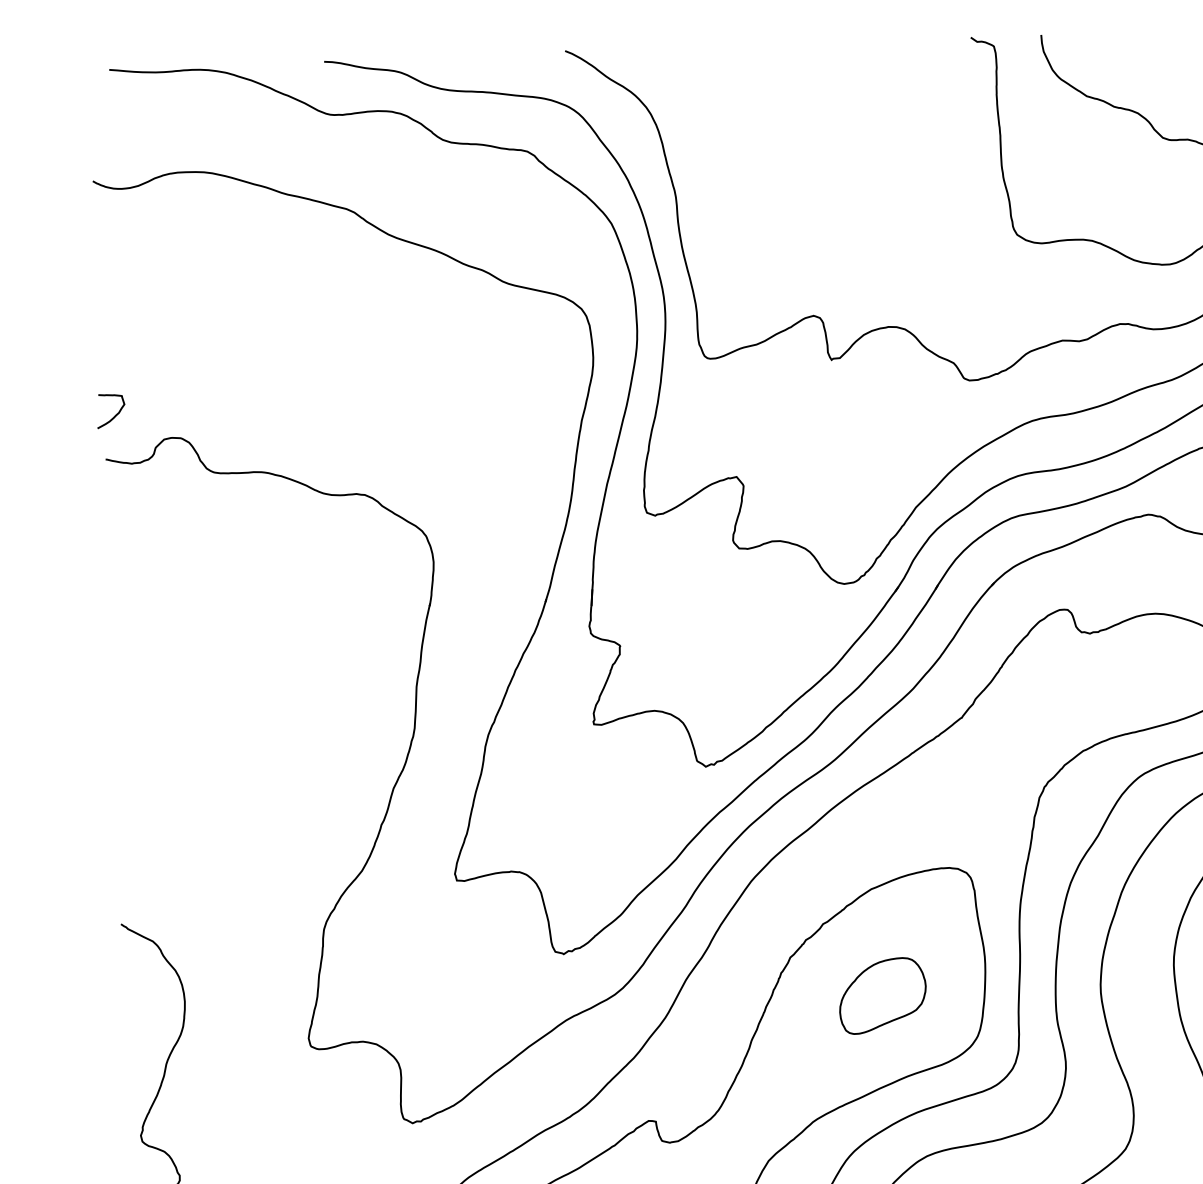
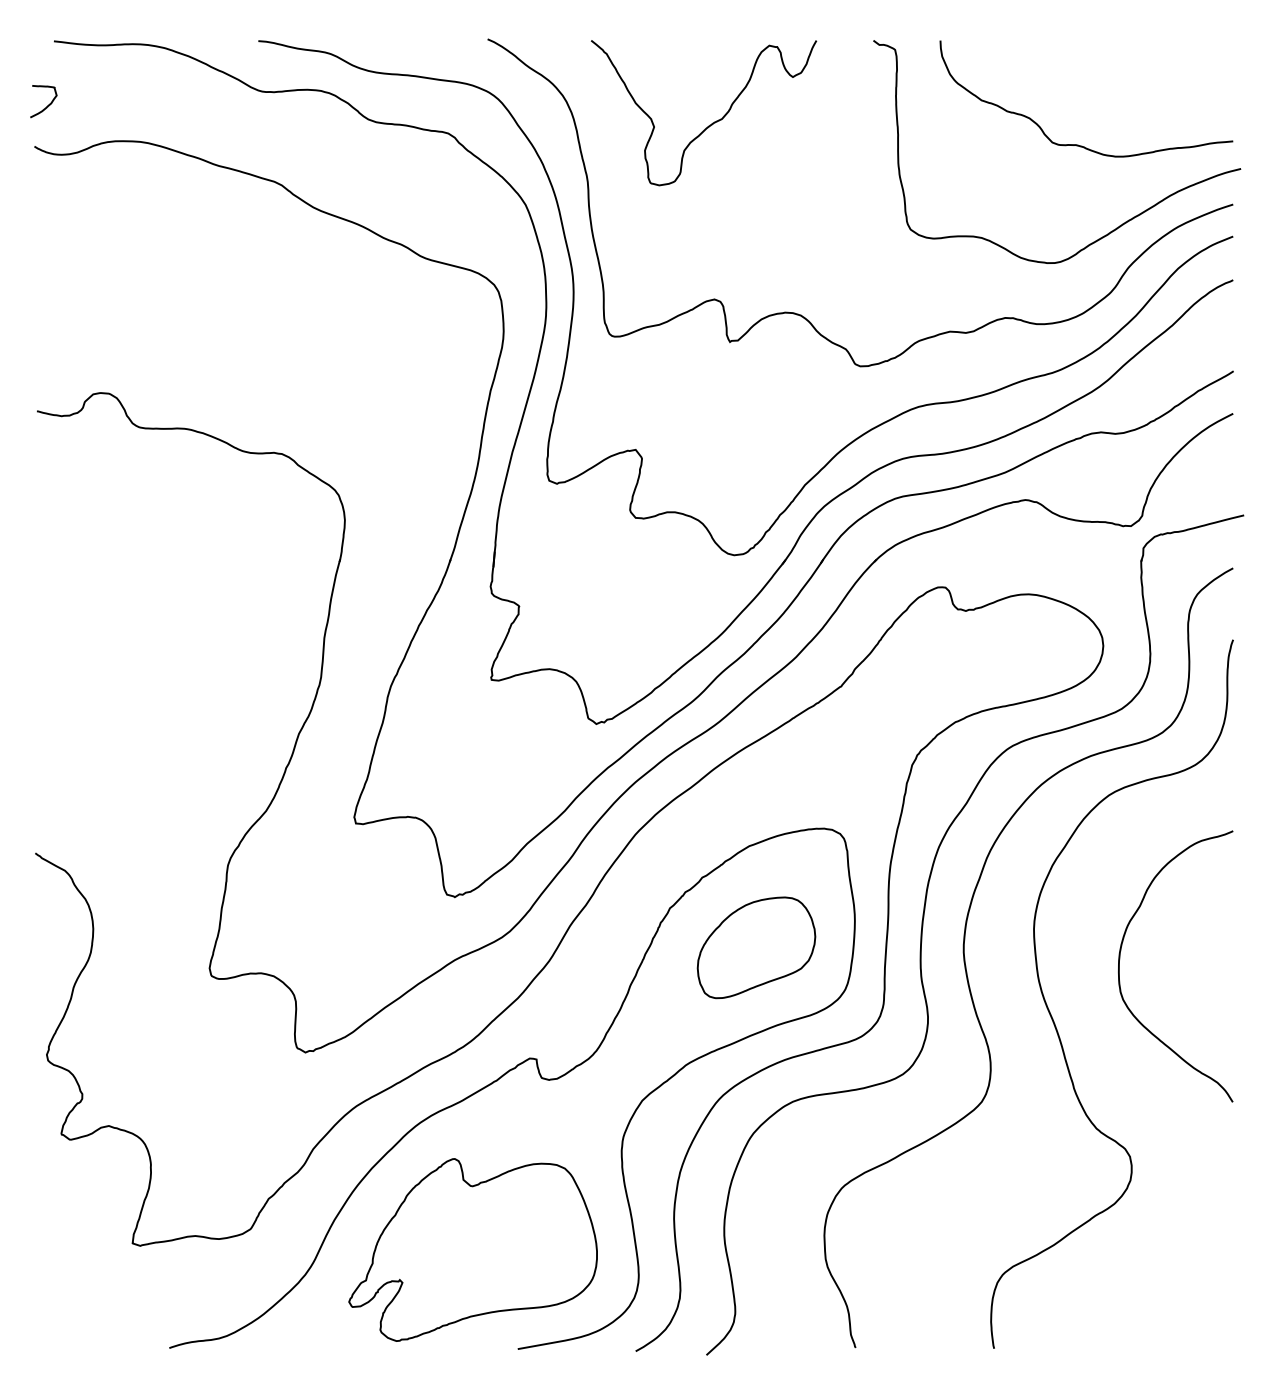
curve: (804, 129) -> (712, 122), added
curve: (115, 415) -> (47, 105), moved
part: (882, 995) -> (756, 947), size x1.43

